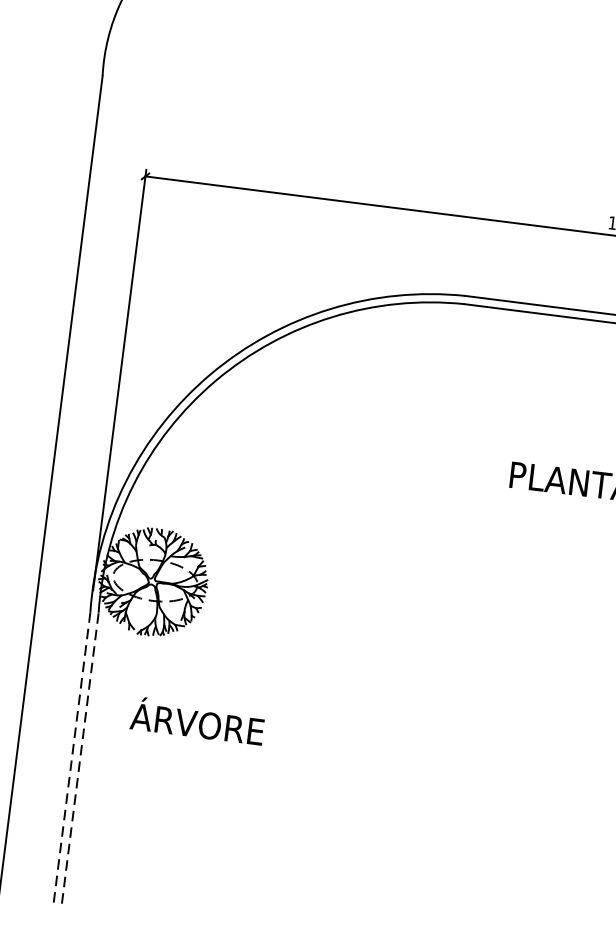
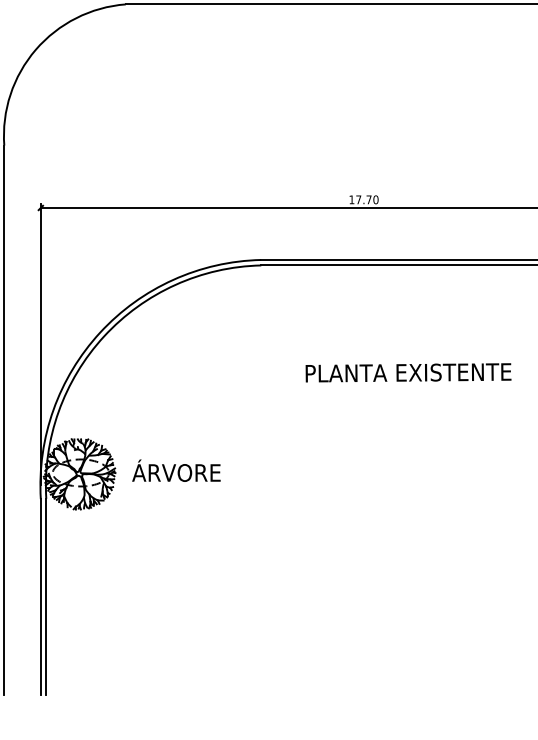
text: (197, 720) -> (176, 470), moved
line: (71, 759) -> (40, 597), dashed -> solid
line: (80, 760) -> (46, 597), dashed -> solid

